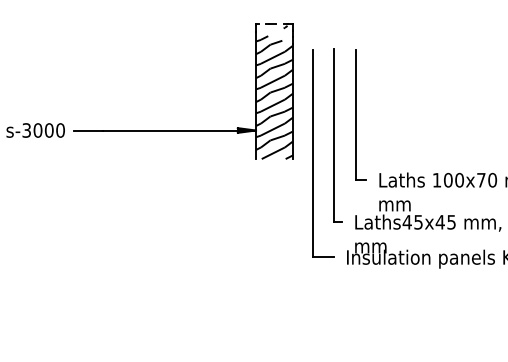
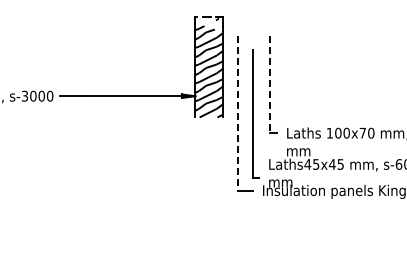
line: (355, 114) -> (269, 84), solid -> dashed
part: (336, 134) -> (255, 113), moved
line: (312, 153) -> (237, 113), solid -> dashed

